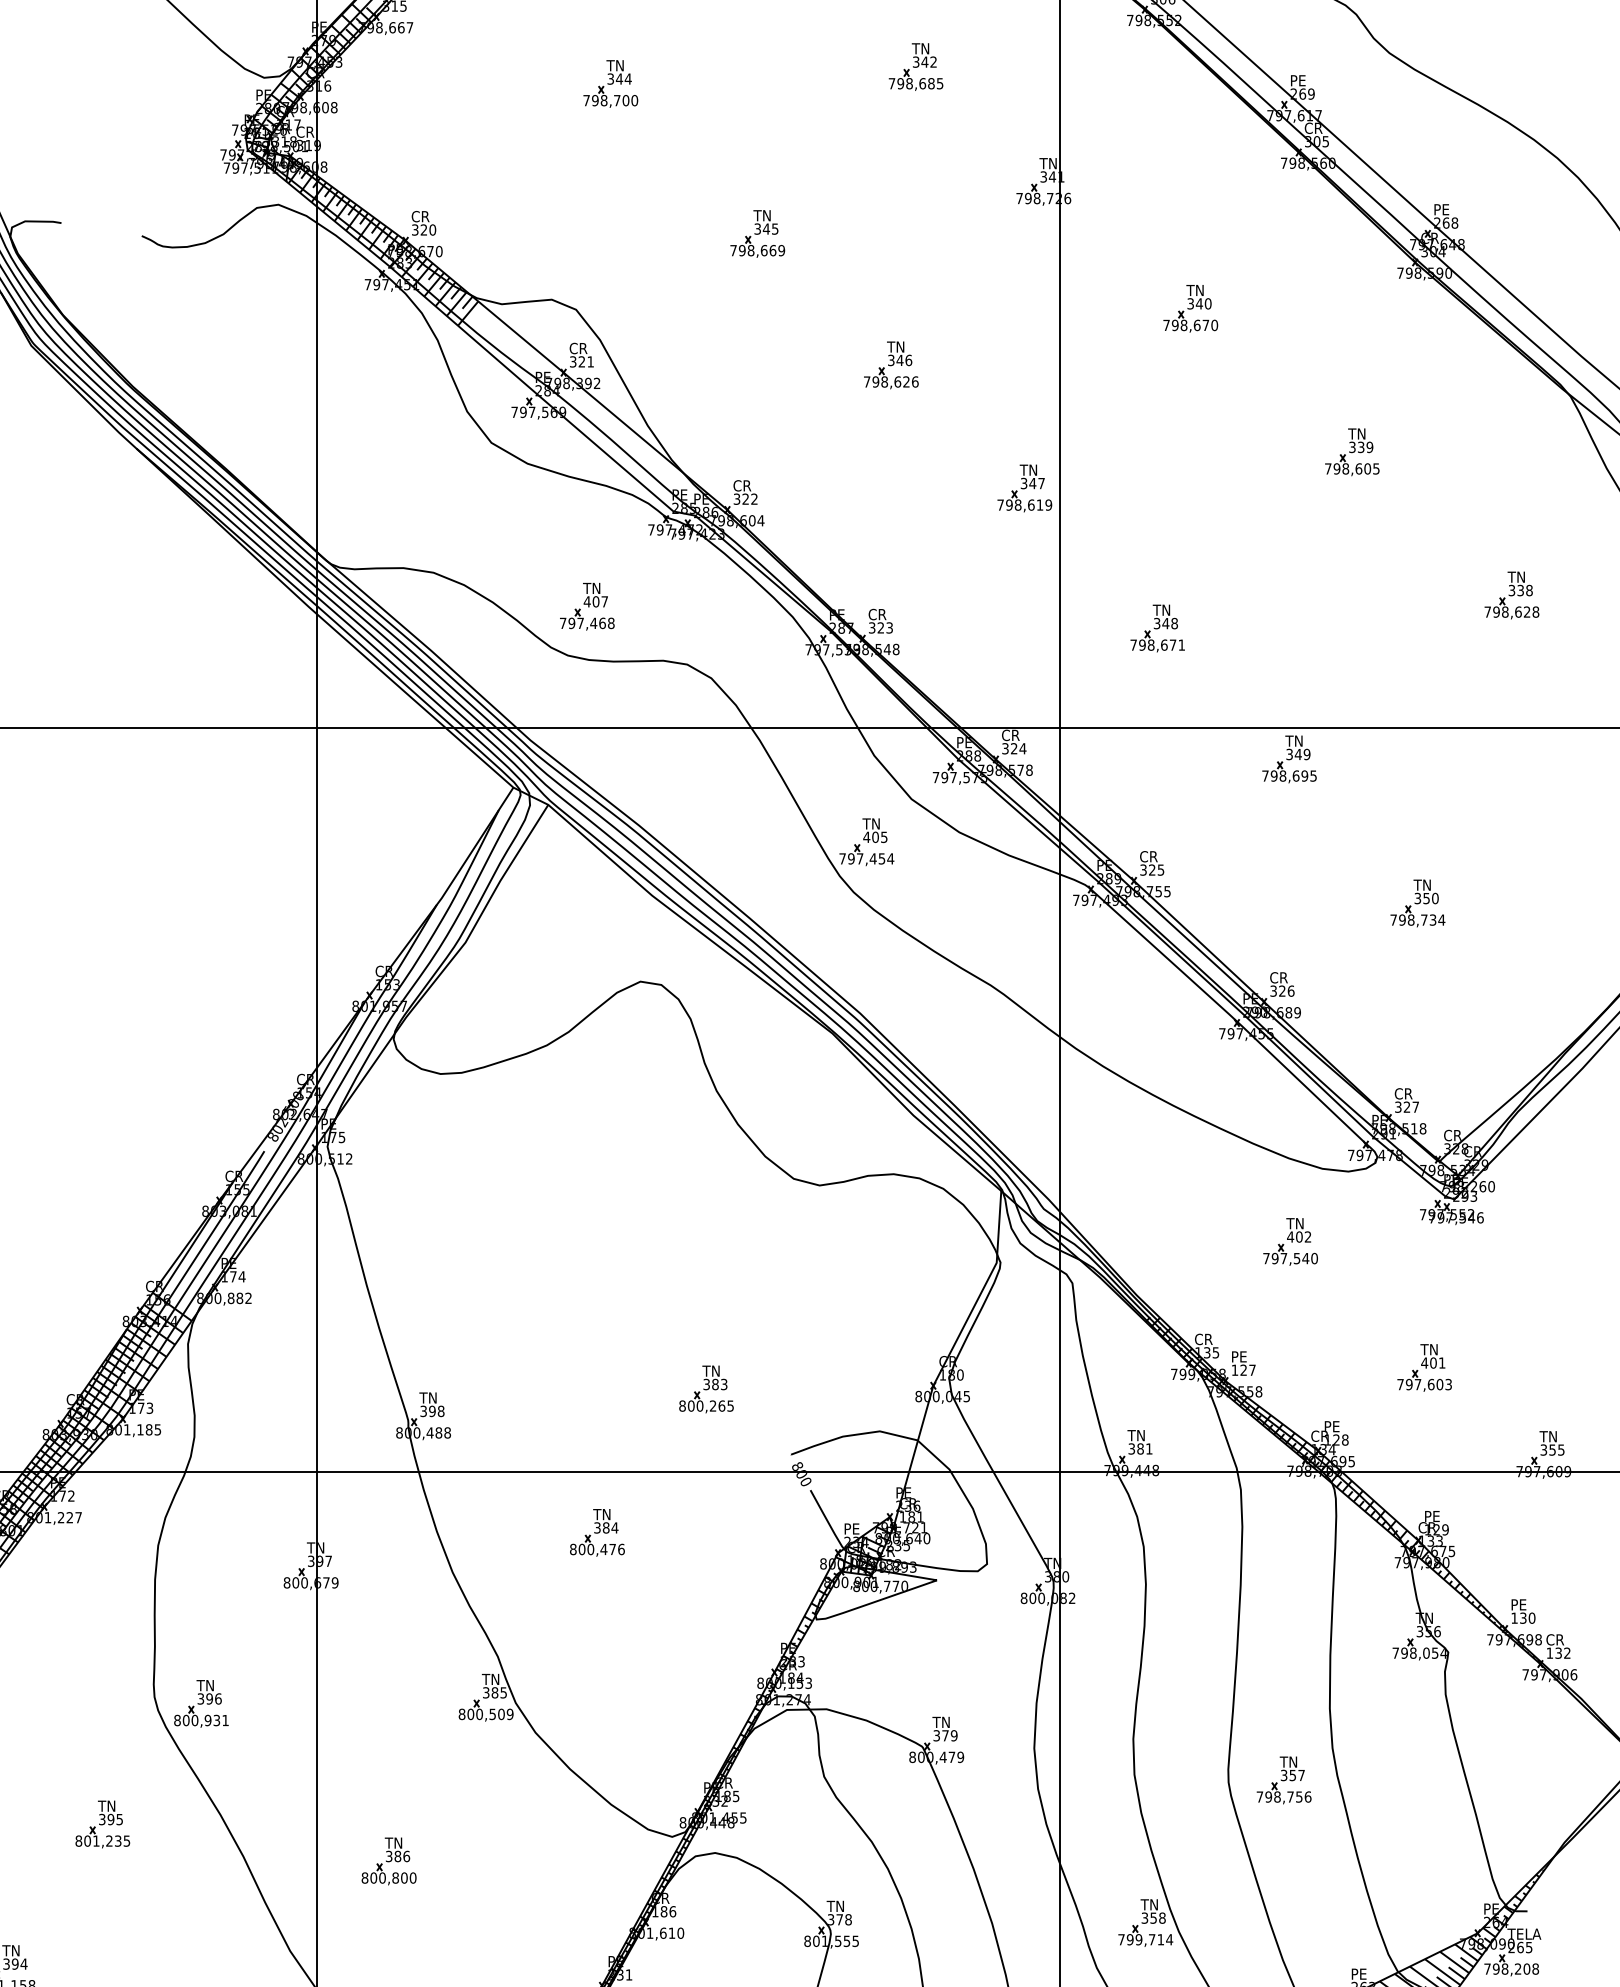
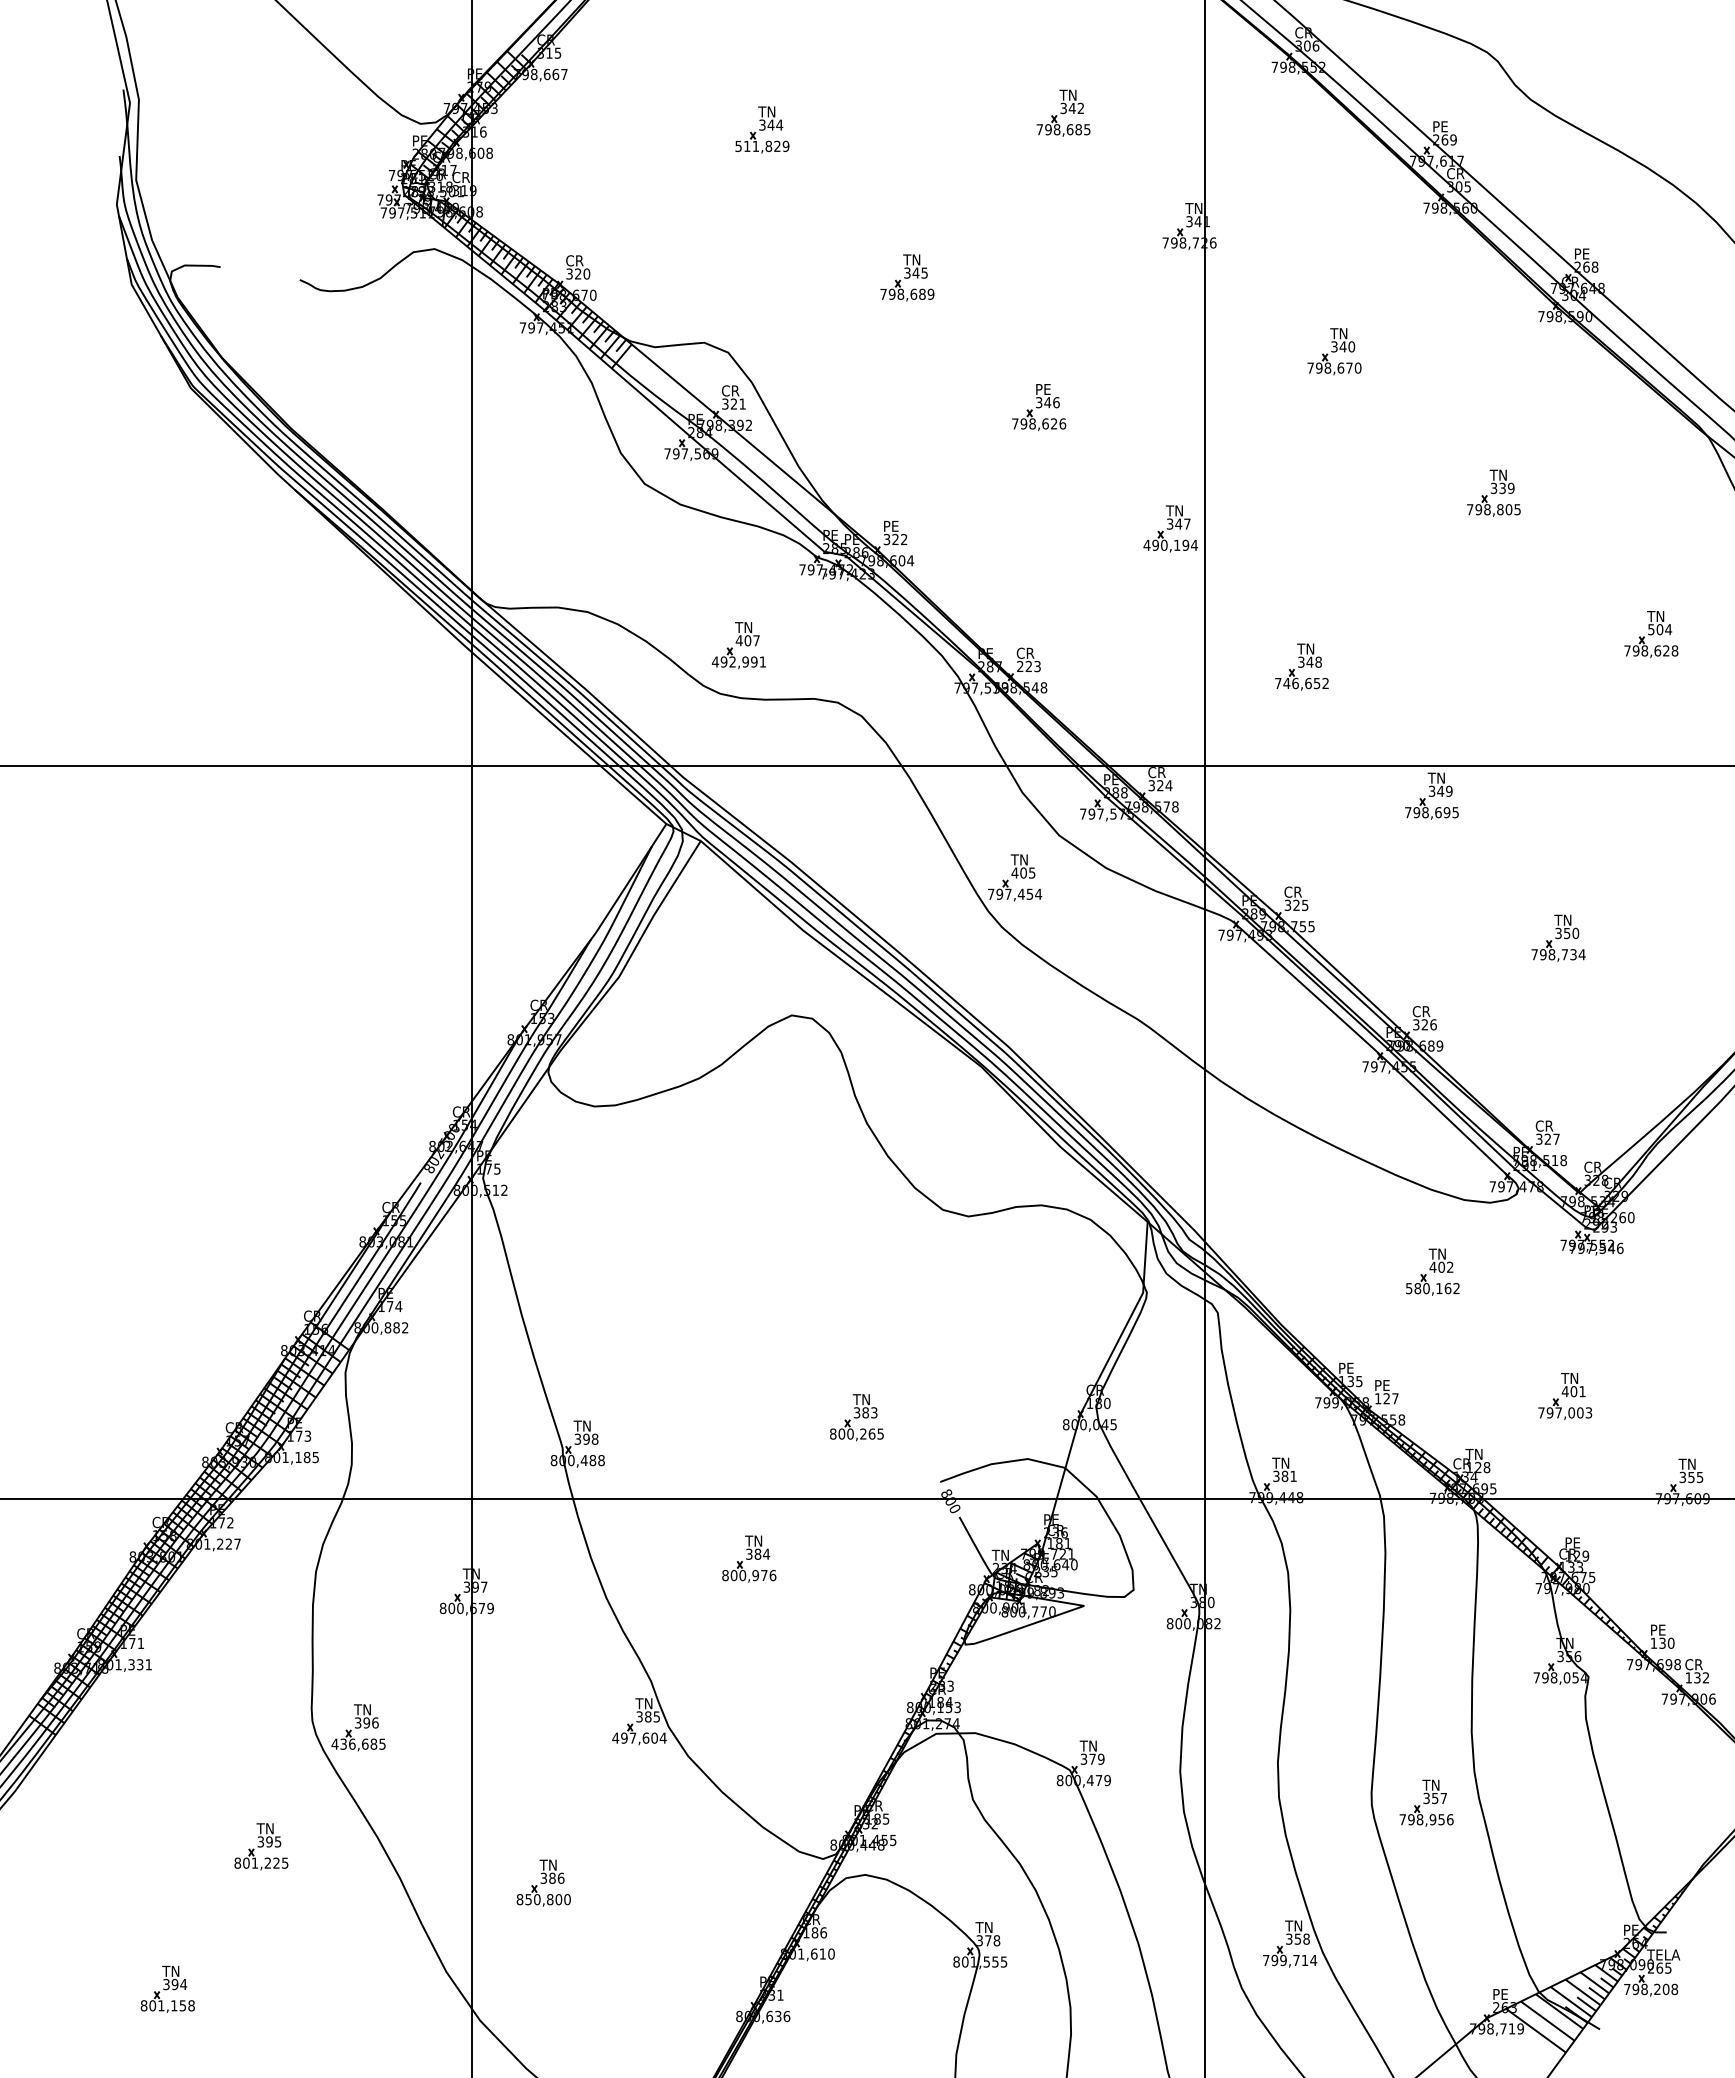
text: (610, 100) -> (762, 146), 798,700 -> 511,829
text: (773, 249) -> (922, 293), 798,669 -> 798,689
text: (894, 347) -> (1042, 389), TN -> PE
text: (1359, 468) -> (1500, 509), 798,605 -> 798,805
text: (741, 484) -> (891, 525), CR -> PE
text: (1024, 504) -> (1170, 544), 798,619 -> 490,194
text: (1521, 590) -> (1660, 629), 338 -> 504
text: (586, 622) -> (738, 661), 797,468 -> 492,991
text: (872, 627) -> (1020, 666), 323 -> 223
text: (1161, 645) -> (1305, 683), 798,671 -> 746,652
text: (1291, 1258) -> (1433, 1288), 797,540 -> 580,162
text: (1203, 1338) -> (1347, 1367), CR -> PE
text: (1430, 1384) -> (1571, 1412), 797,603 -> 797,003
text: (1331, 1426) -> (1473, 1454), PE -> TN
text: (851, 1528) -> (999, 1554), PE -> TN
text: (603, 1549) -> (755, 1575), 800,476 -> 800,976
text: (486, 1713) -> (639, 1737), 800,509 -> 497,604
text: (201, 1719) -> (358, 1743), 800,931 -> 436,685
text: (1290, 1796) -> (1432, 1819), 798,756 -> 798,956
text: (118, 1841) -> (276, 1863), 801,235 -> 801,225
text: (373, 1877) -> (528, 1899), 800,800 -> 850,800

